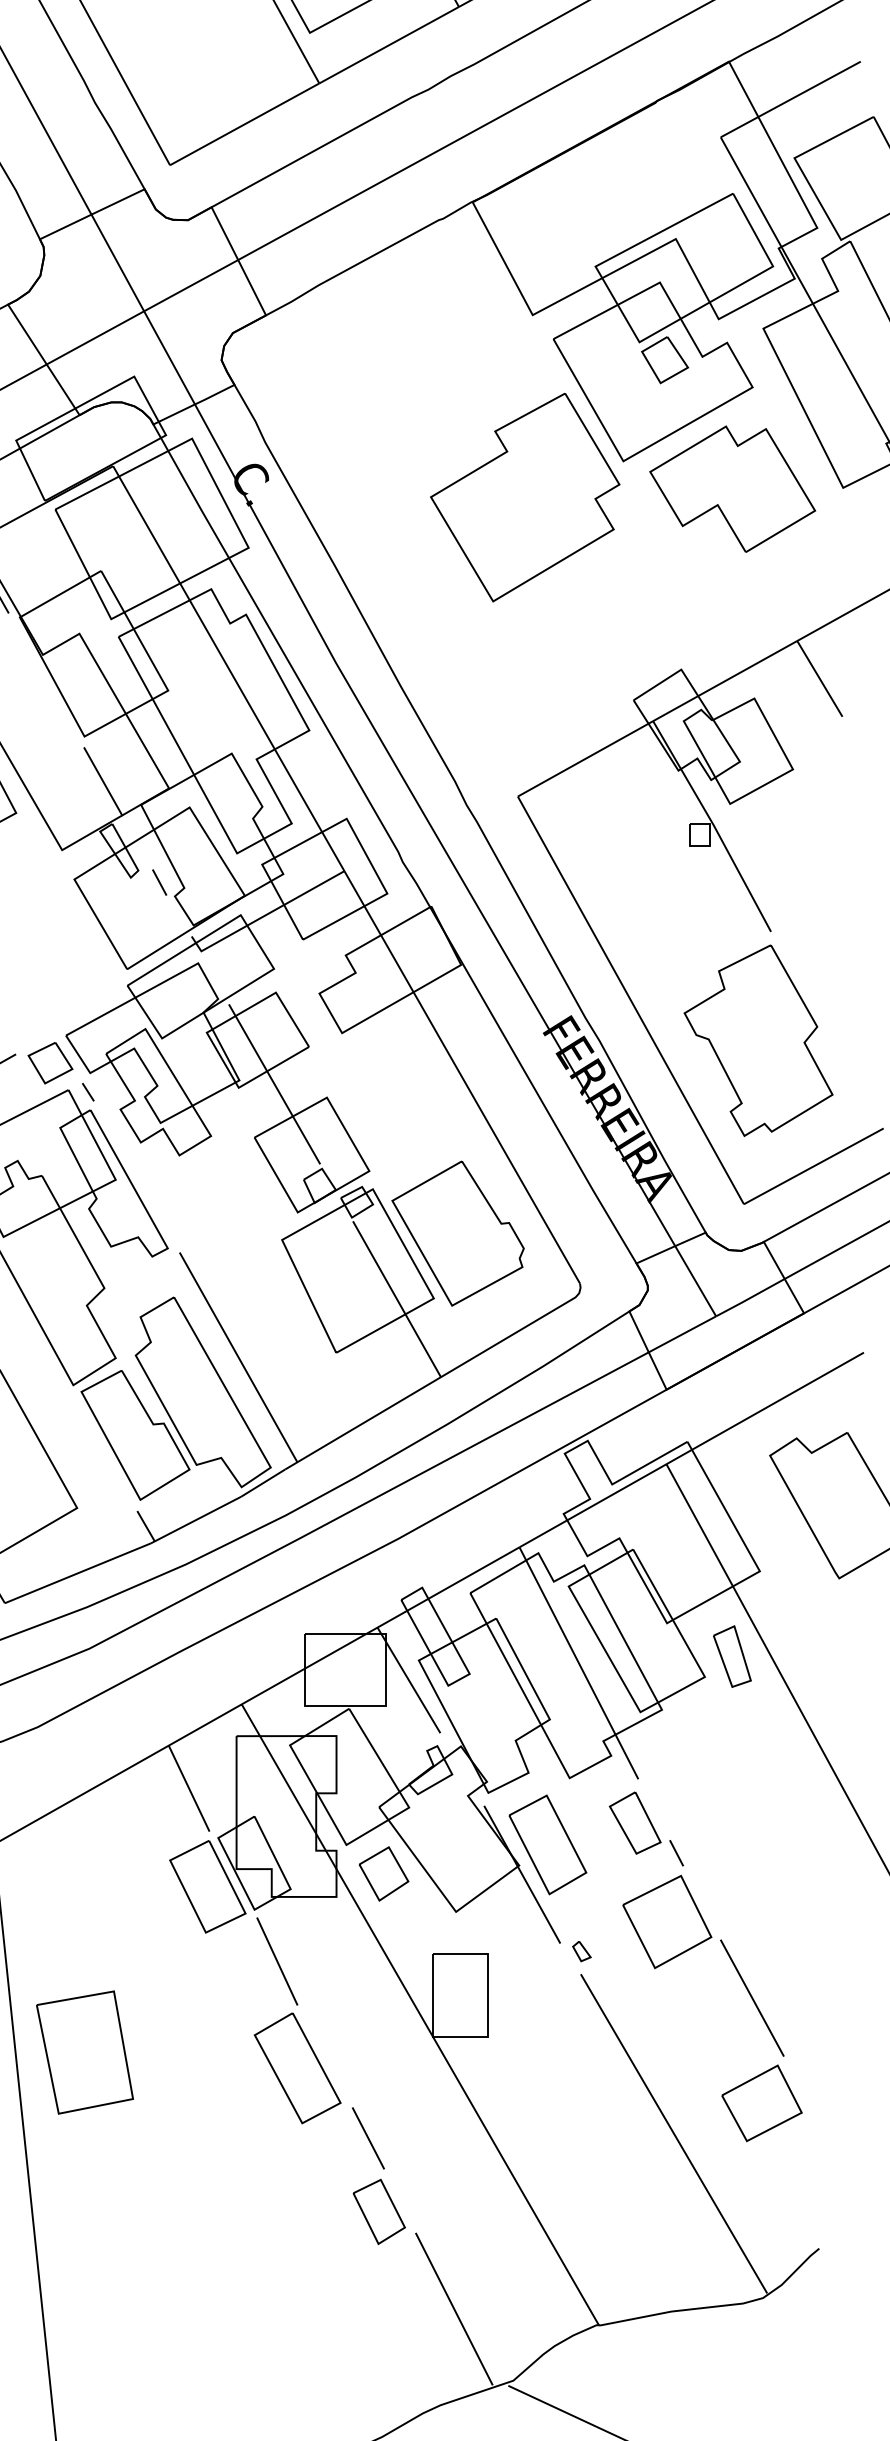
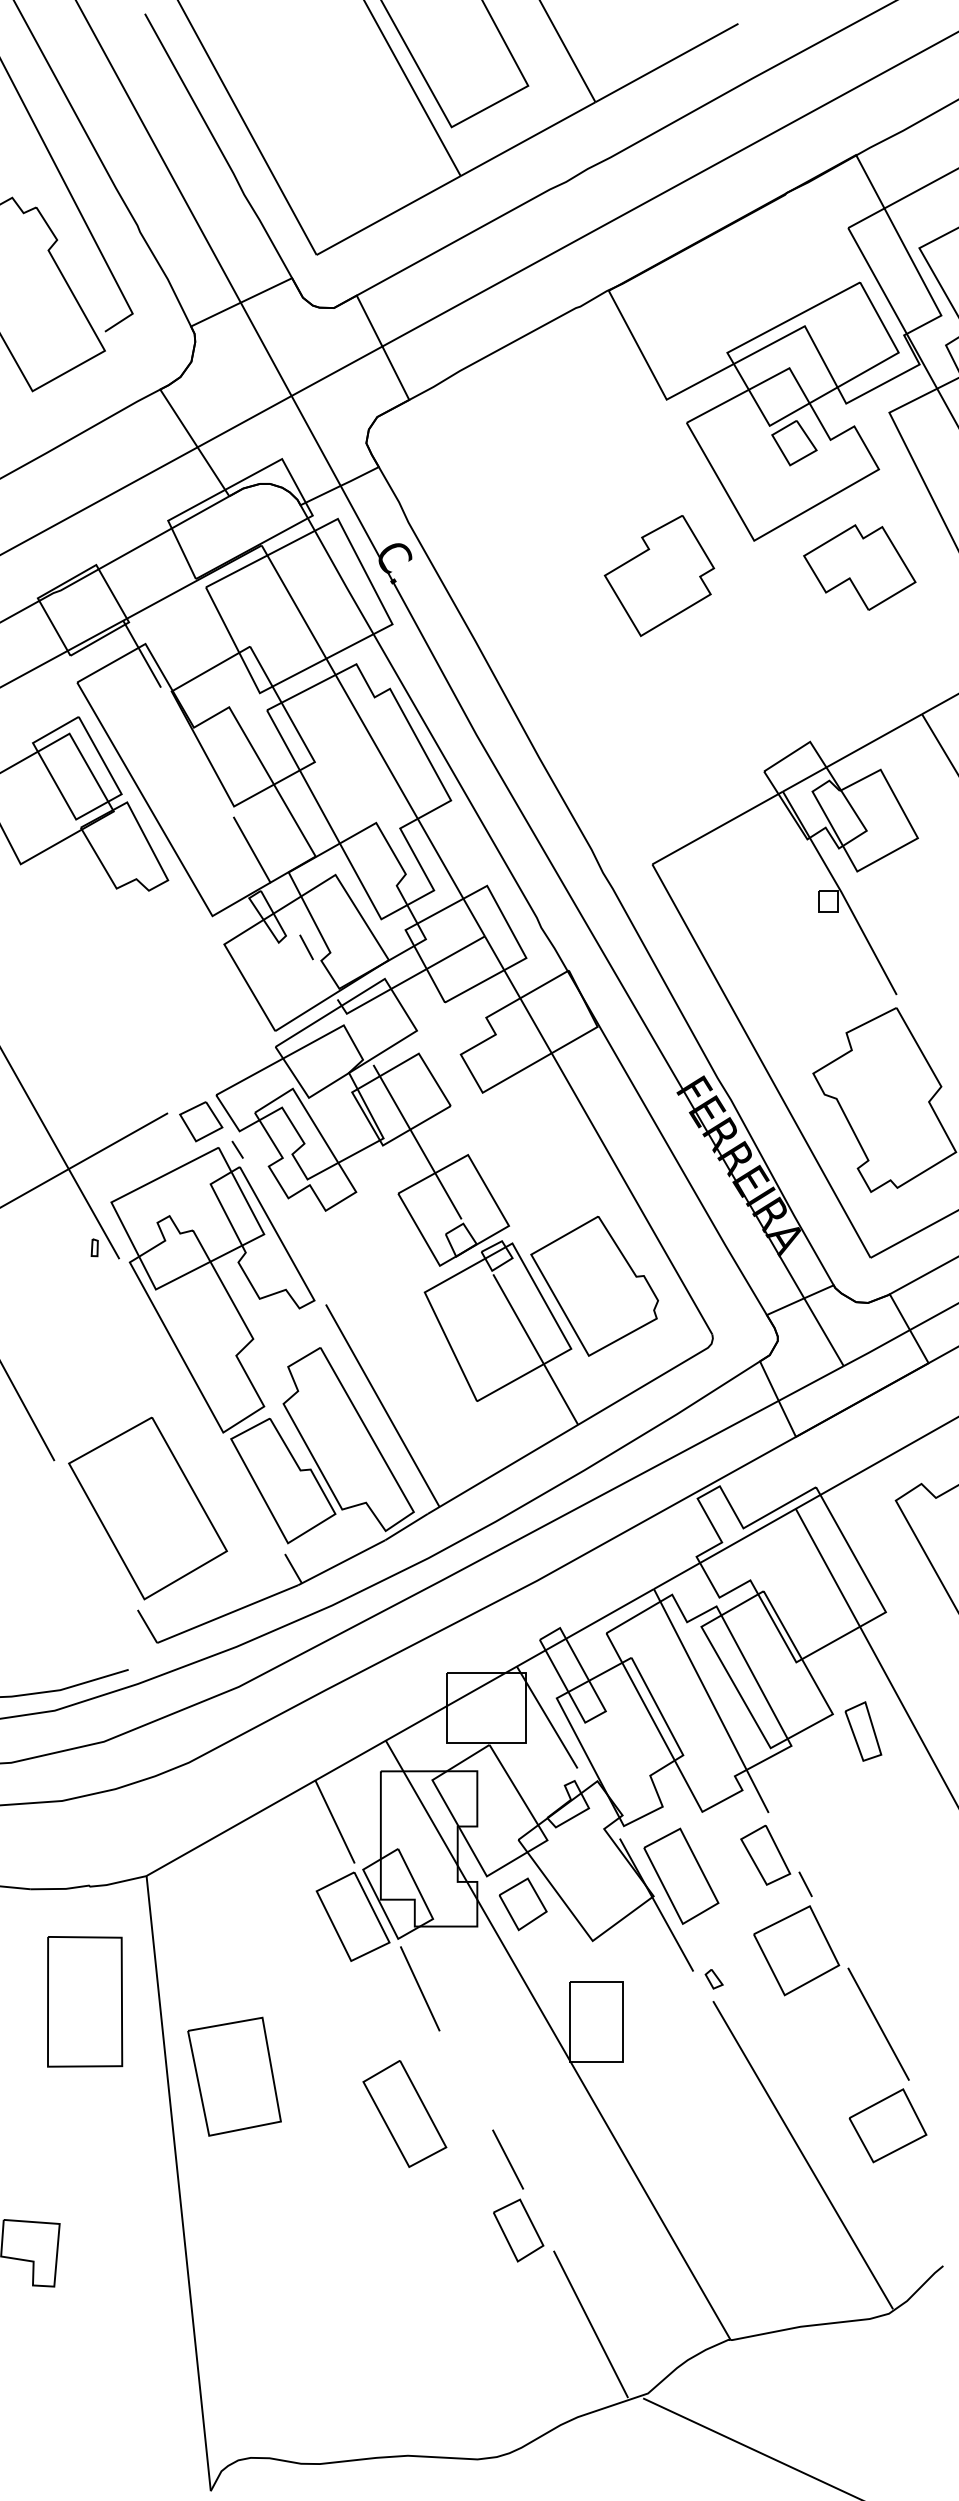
part: (732, 488) -> (859, 567), size x0.7
part: (525, 497) -> (659, 575), size x0.6
part: (732, 1656) -> (863, 1731), moved
part: (297, 2067) -> (404, 2113), moved

